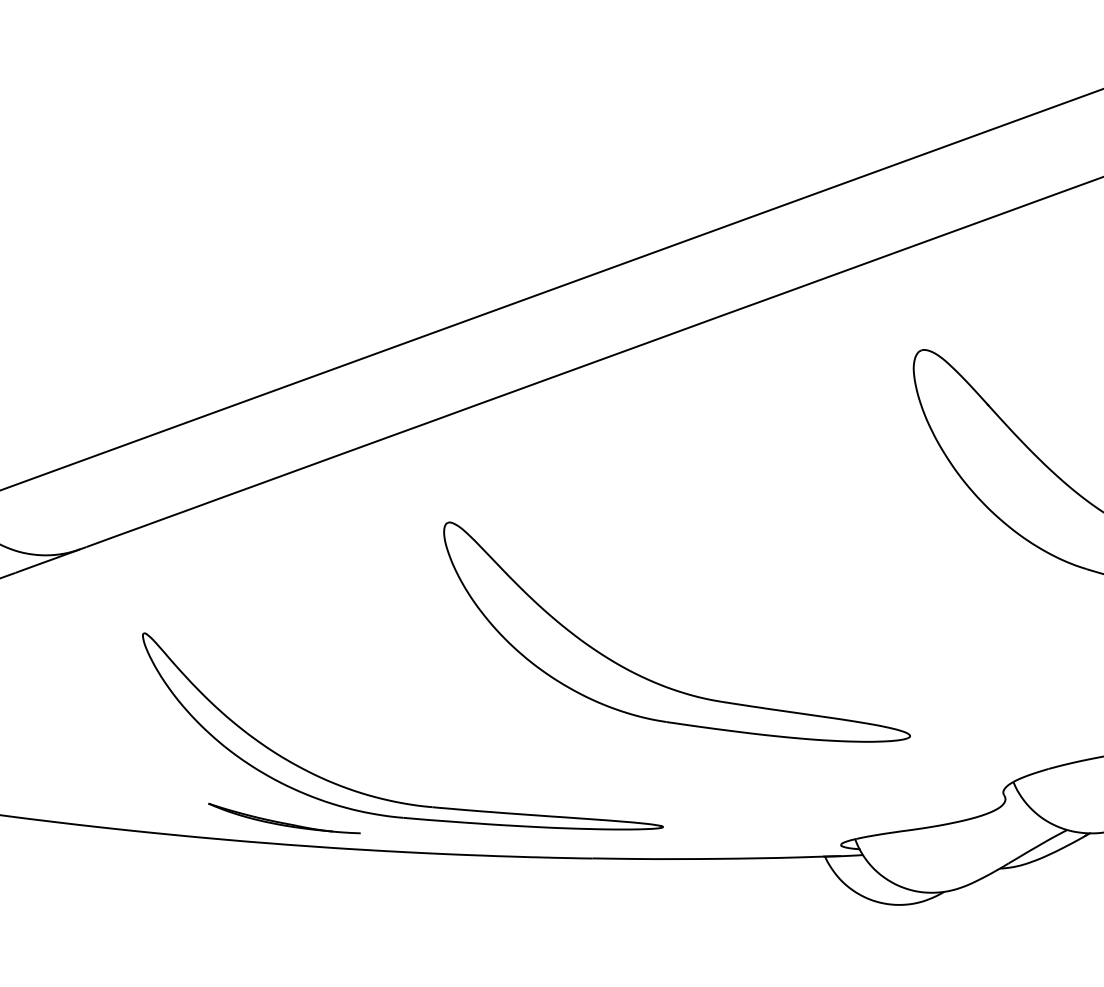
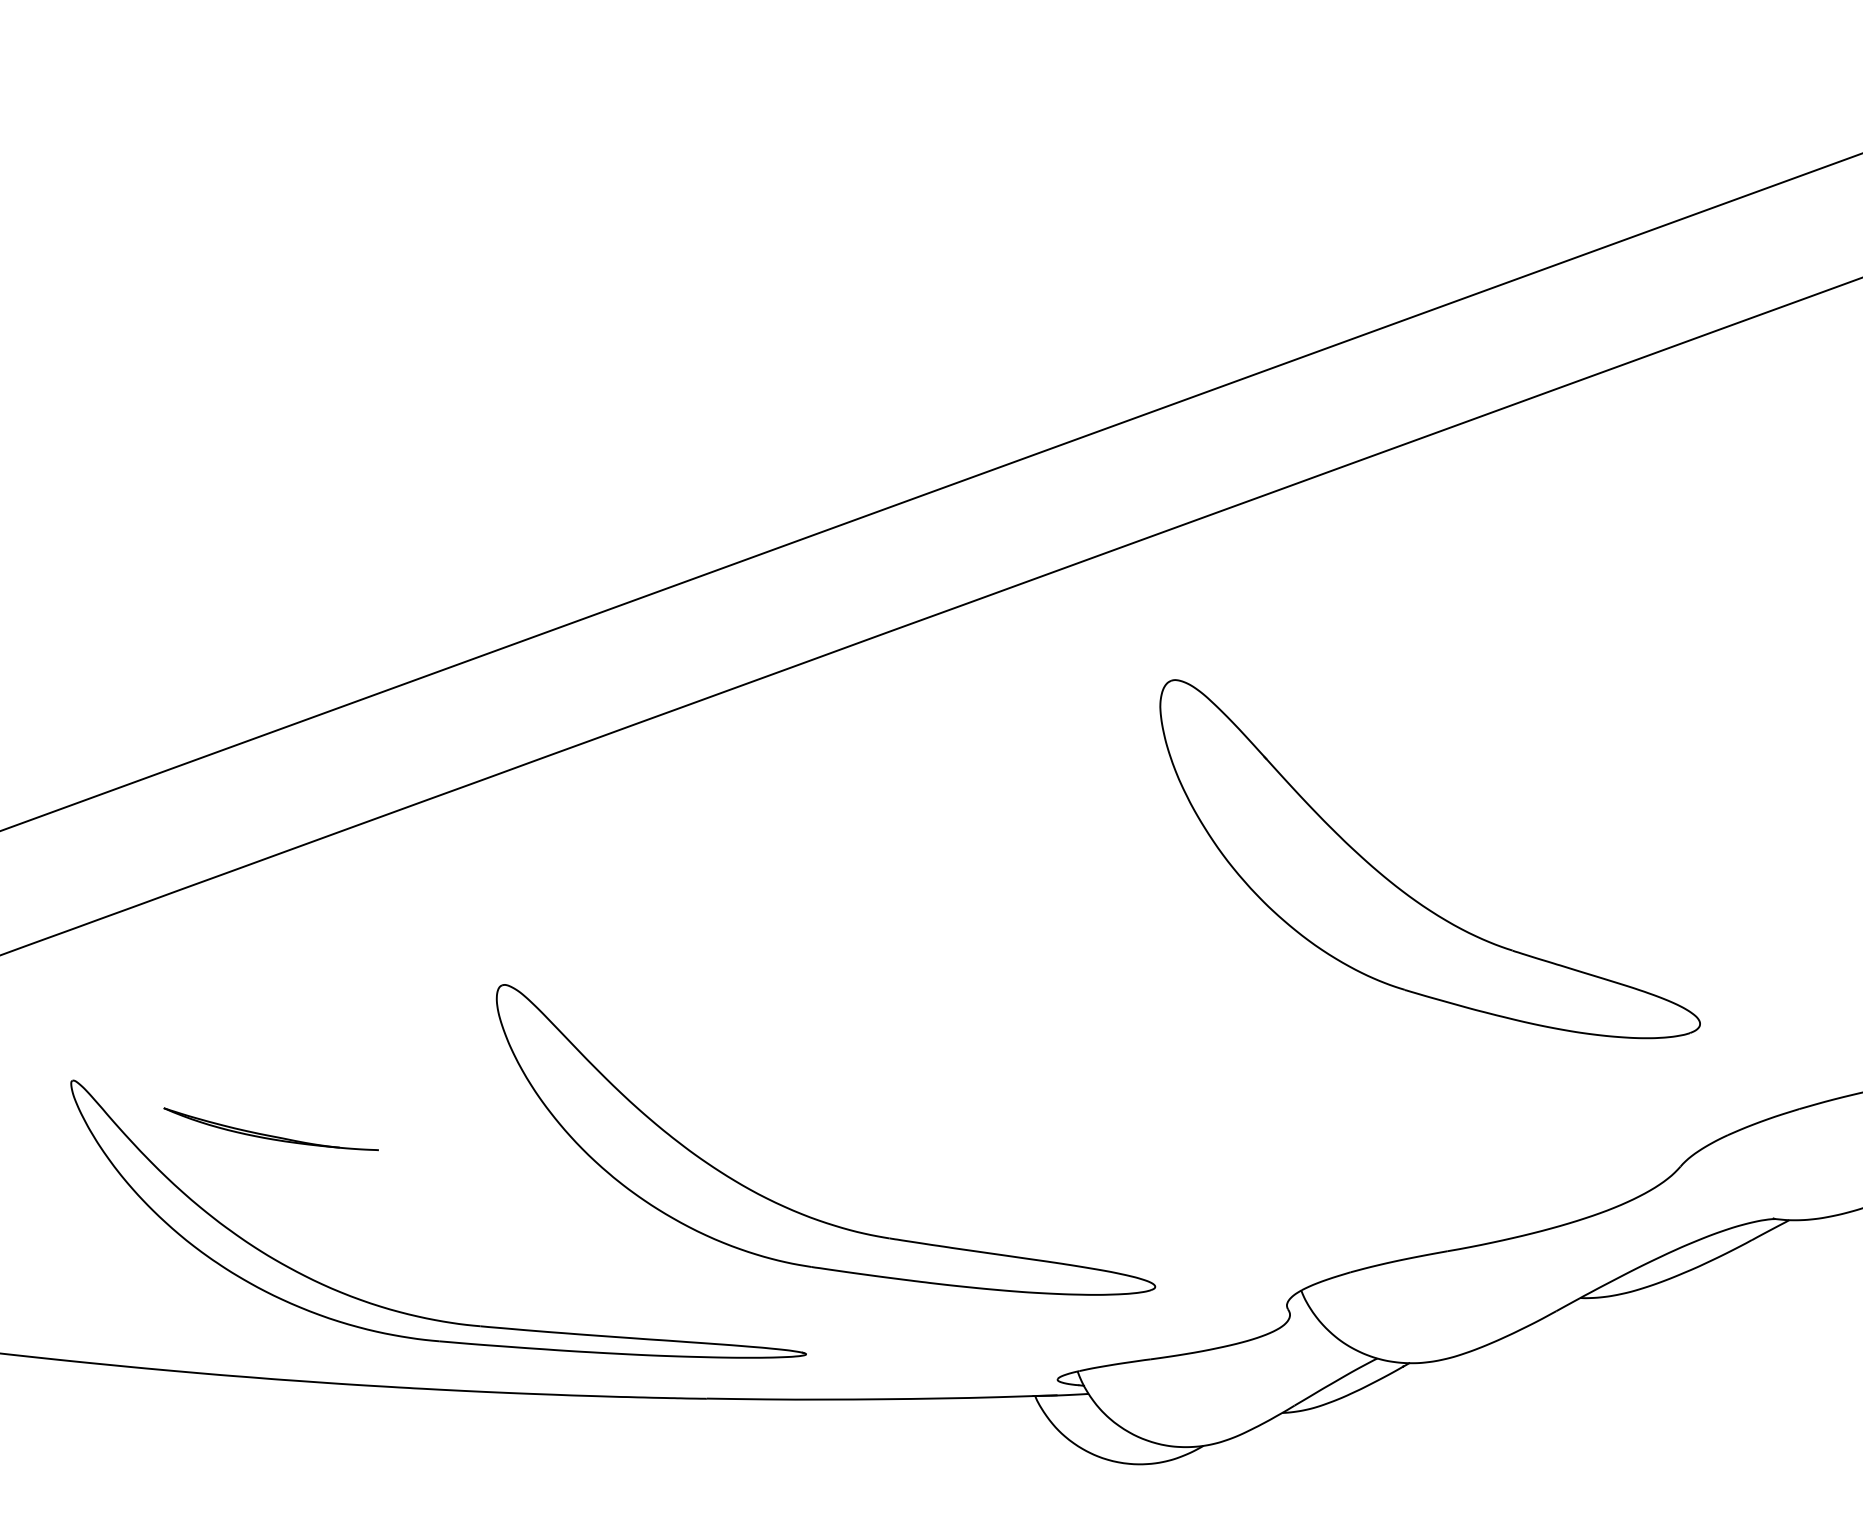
part: (657, 682) -> (798, 1211), moved
part: (283, 818) -> (270, 1129), moved

